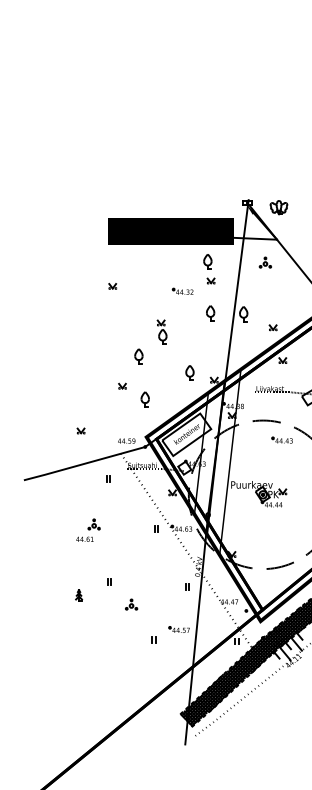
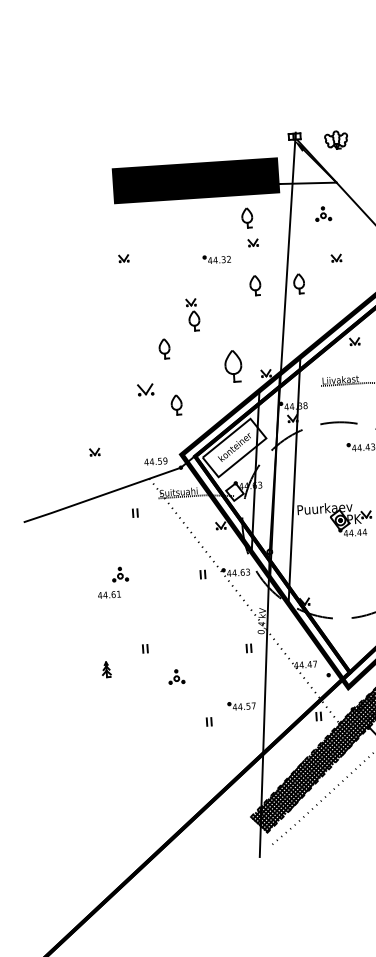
part: (272, 327) -> (335, 258), moved
part: (189, 372) -> (232, 365), size x1.6
part: (122, 385) -> (145, 388), size x1.6

